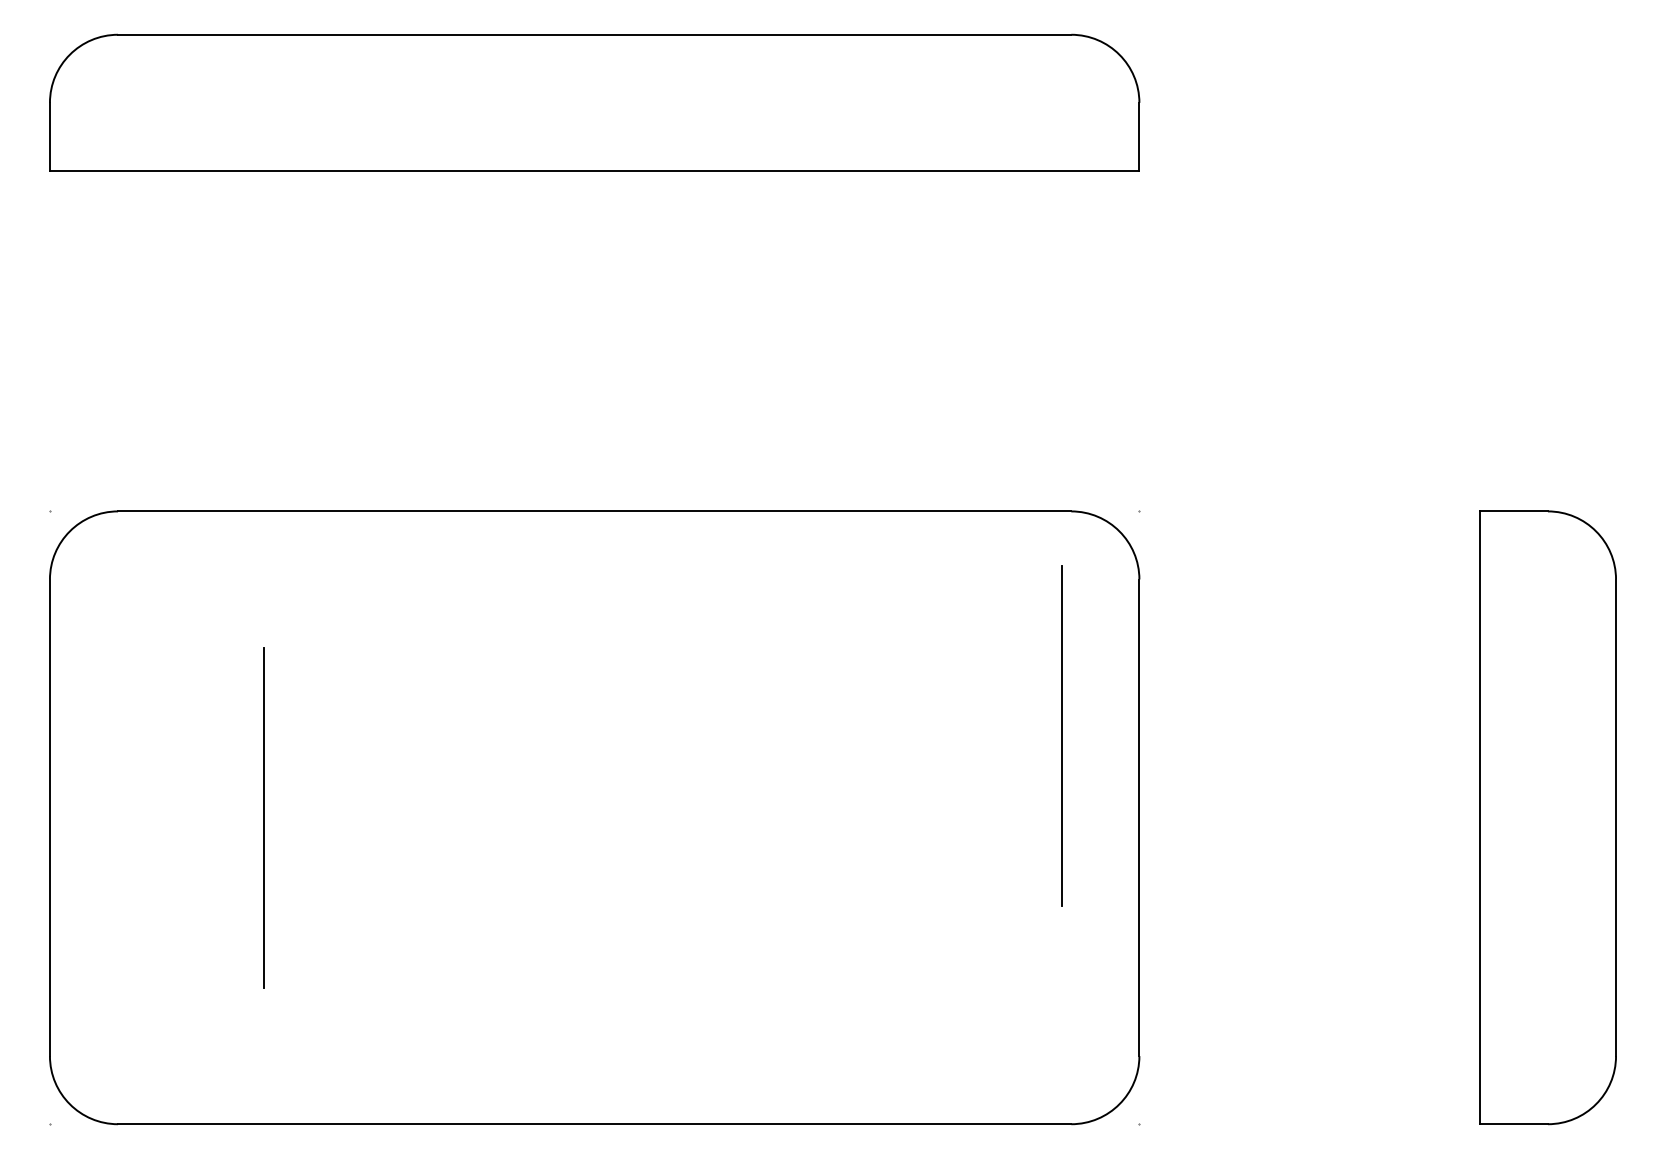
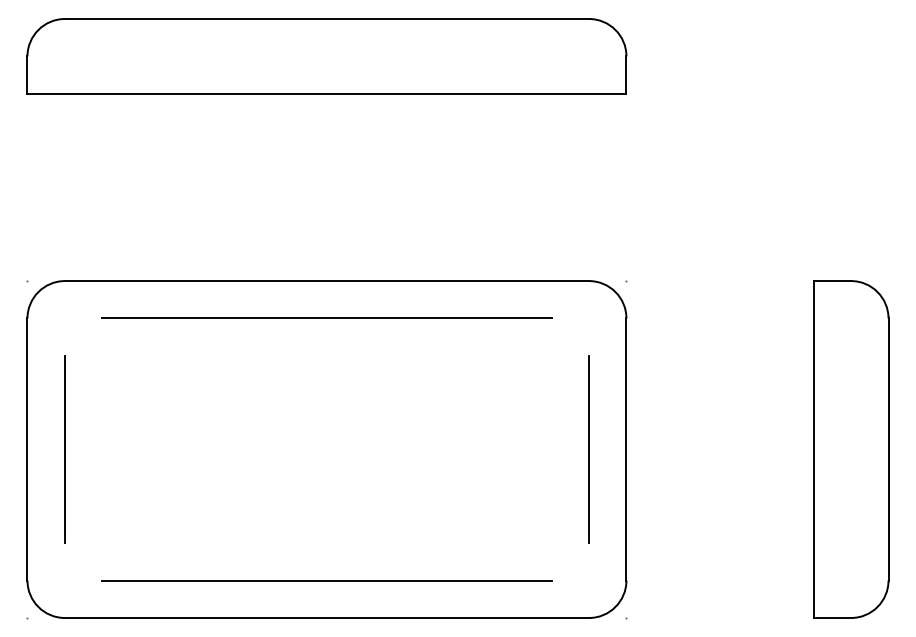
line: (593, 579) -> (326, 318), added
line: (1061, 735) -> (588, 449), moved
line: (262, 817) -> (64, 449), moved
line: (593, 1056) -> (326, 580), added

